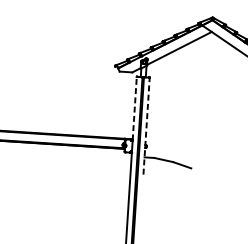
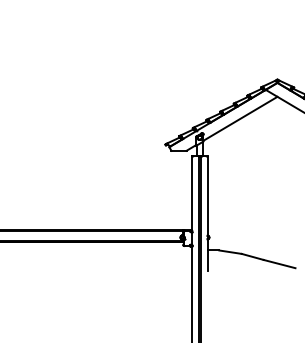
line: (135, 108) -> (192, 193), dashed -> solid
line: (146, 126) -> (207, 213), dashed -> solid
line: (204, 172) -> (279, 263), added

